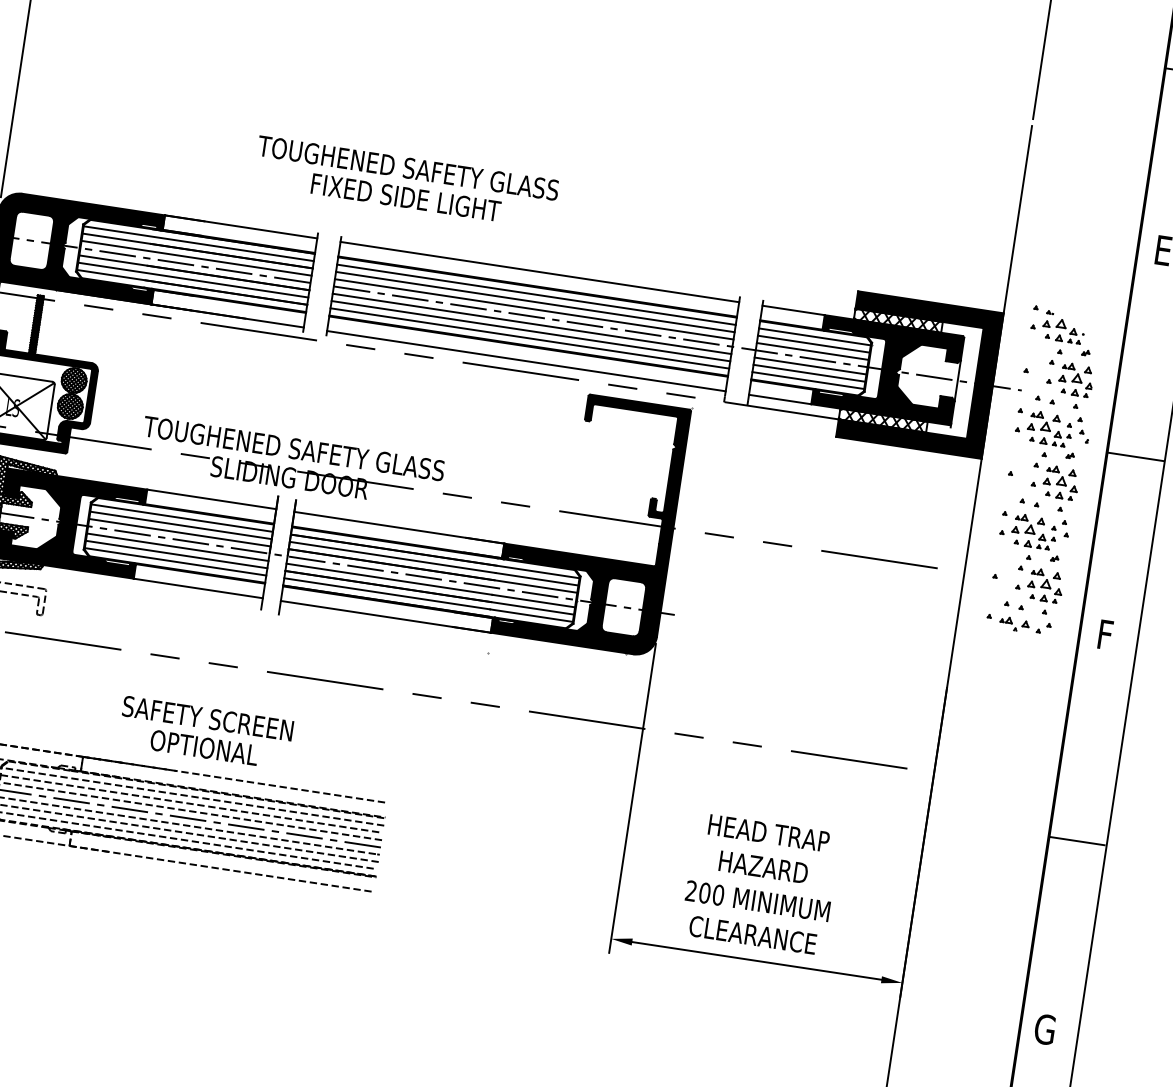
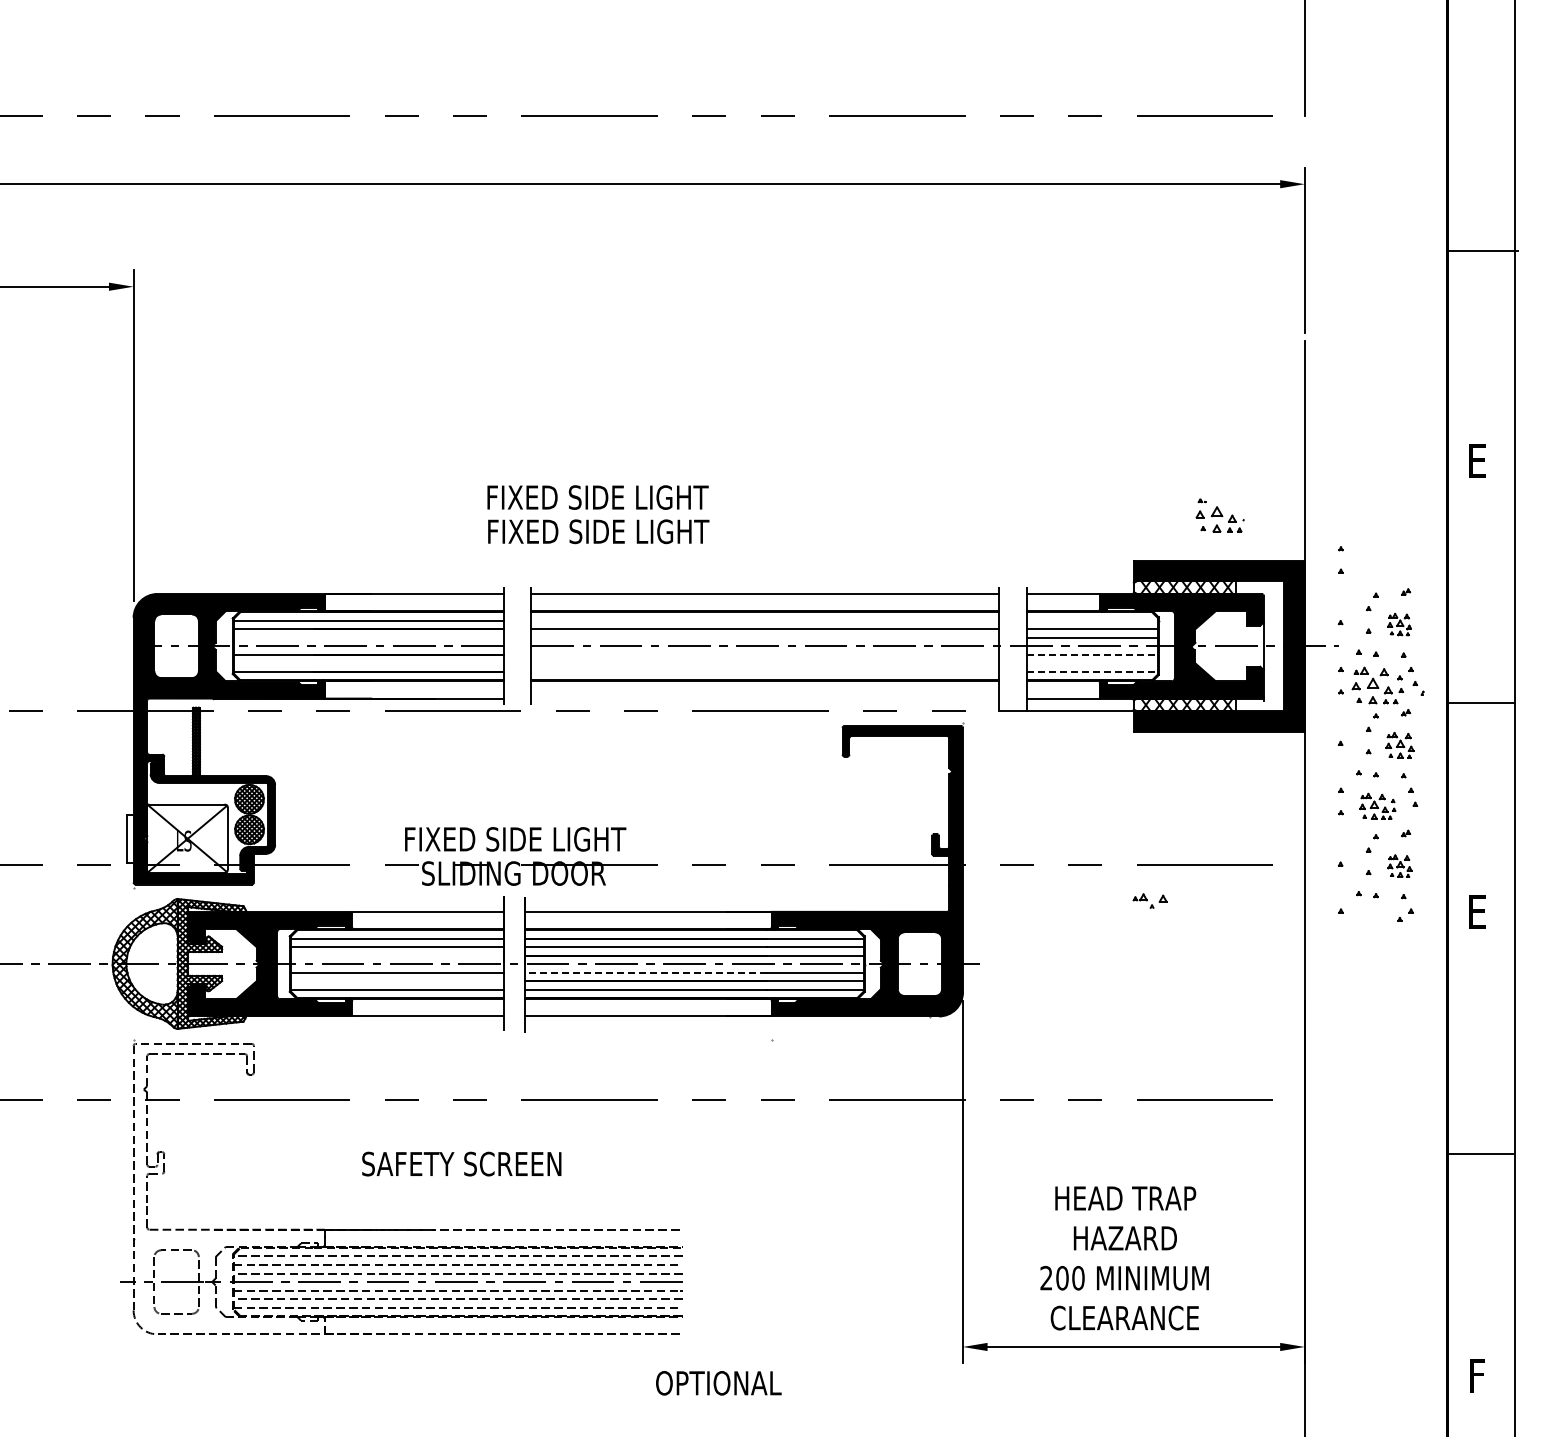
text: (407, 168) -> (595, 497), TOUGHENED SAFETY GLASS -> FIXED SIDE LIGHT
line: (196, 258) -> (368, 637), removed
line: (193, 280) -> (368, 663), removed
line: (536, 294) -> (765, 620), removed
line: (534, 309) -> (765, 637), removed
line: (532, 323) -> (765, 654), removed
part: (1063, 327) -> (1219, 515), moved
line: (531, 331) -> (765, 663), removed
line: (814, 336) -> (1091, 620), removed
line: (530, 338) -> (765, 671), removed
line: (526, 361) -> (765, 698), removed
line: (810, 365) -> (1092, 654), solid -> dashed
line: (808, 373) -> (1091, 663), removed
part: (1076, 379) -> (1399, 624), size x0.6
line: (808, 380) -> (1092, 671), solid -> dashed
text: (293, 448) -> (513, 839), TOUGHENED SAFETY GLASS -> FIXED SIDE LIGHT
part: (1060, 482) -> (1399, 745), size x0.7
part: (1033, 531) -> (1377, 806), size x0.7
line: (179, 532) -> (396, 955), removed
line: (175, 554) -> (396, 981), removed
line: (389, 579) -> (645, 972), solid -> dashed
part: (1045, 585) -> (1399, 865), size x0.6
part: (1013, 623) -> (1149, 900), moved
text: (1105, 634) -> (1477, 911), F -> E
text: (204, 747) -> (718, 1383), moved
text: (1045, 1029) -> (1476, 1375), G -> F

